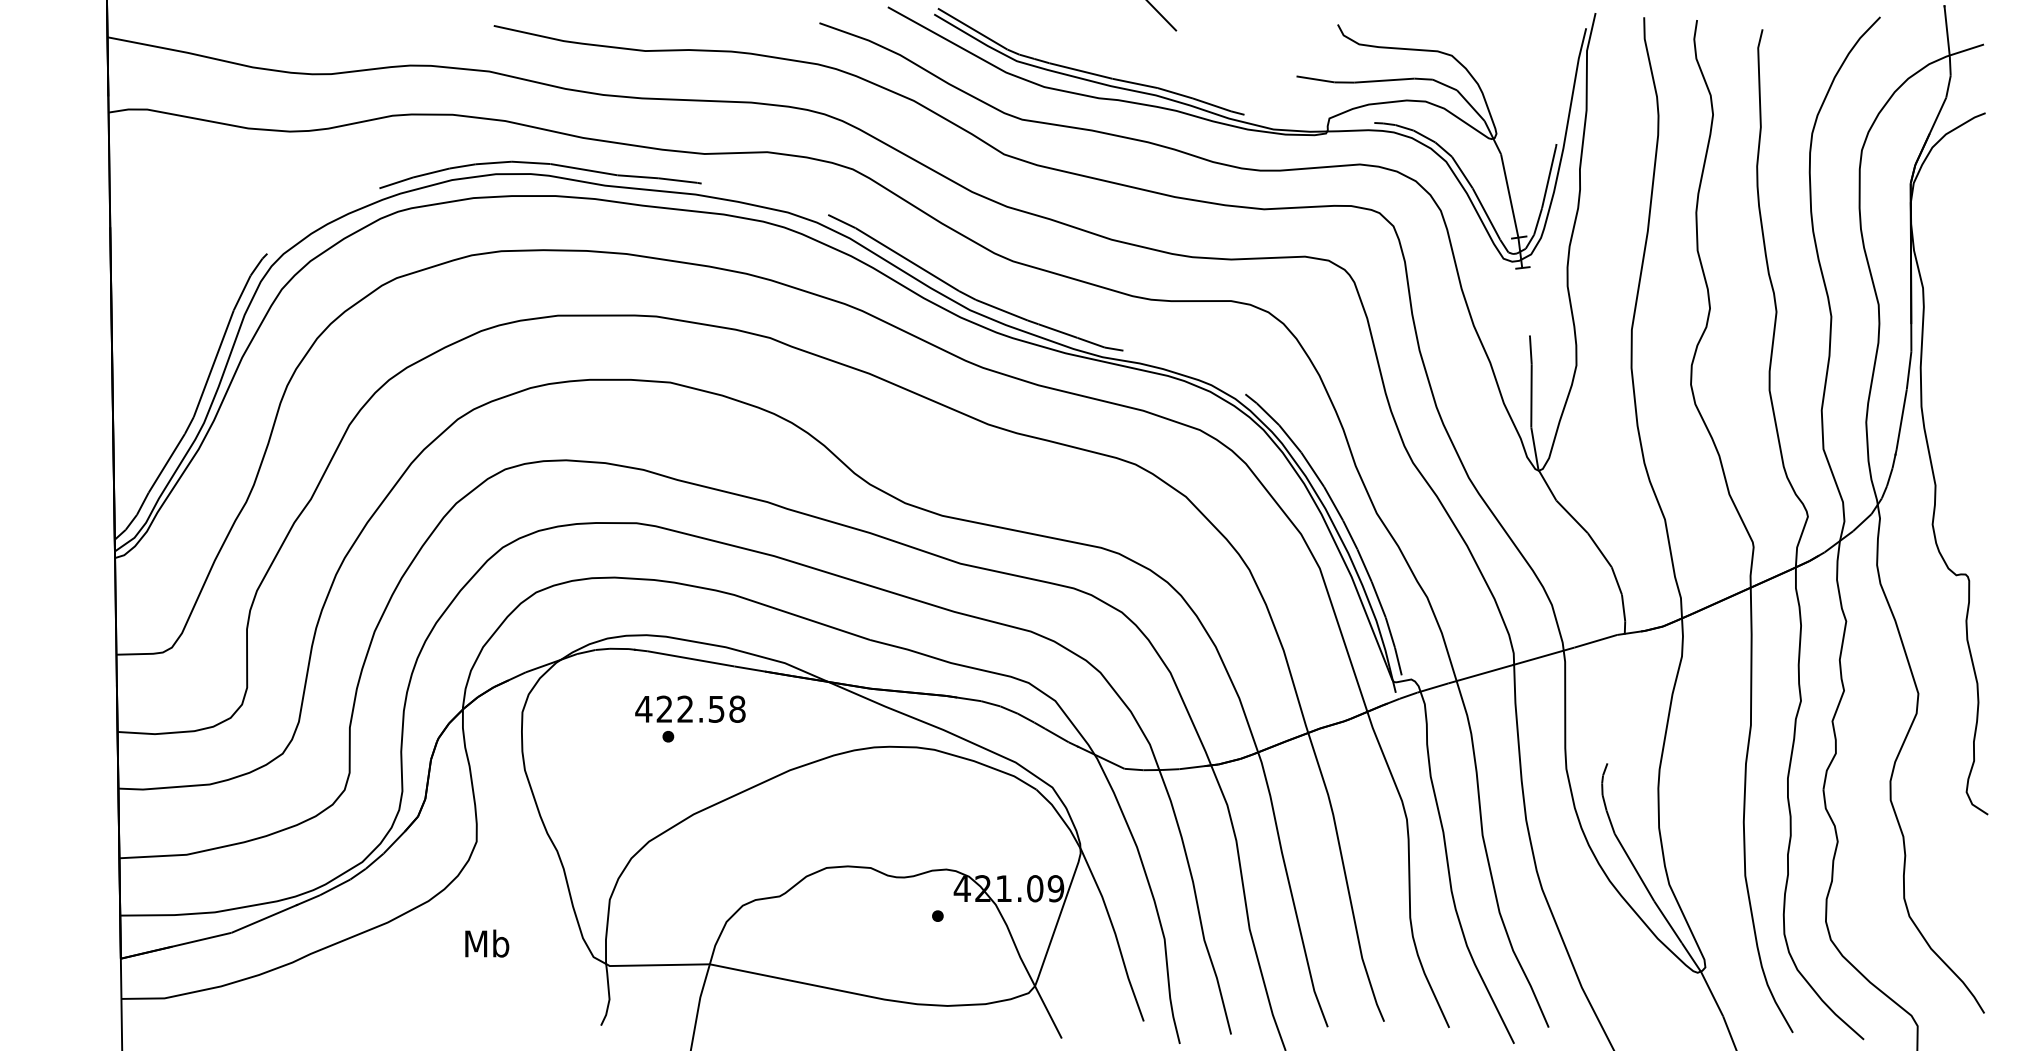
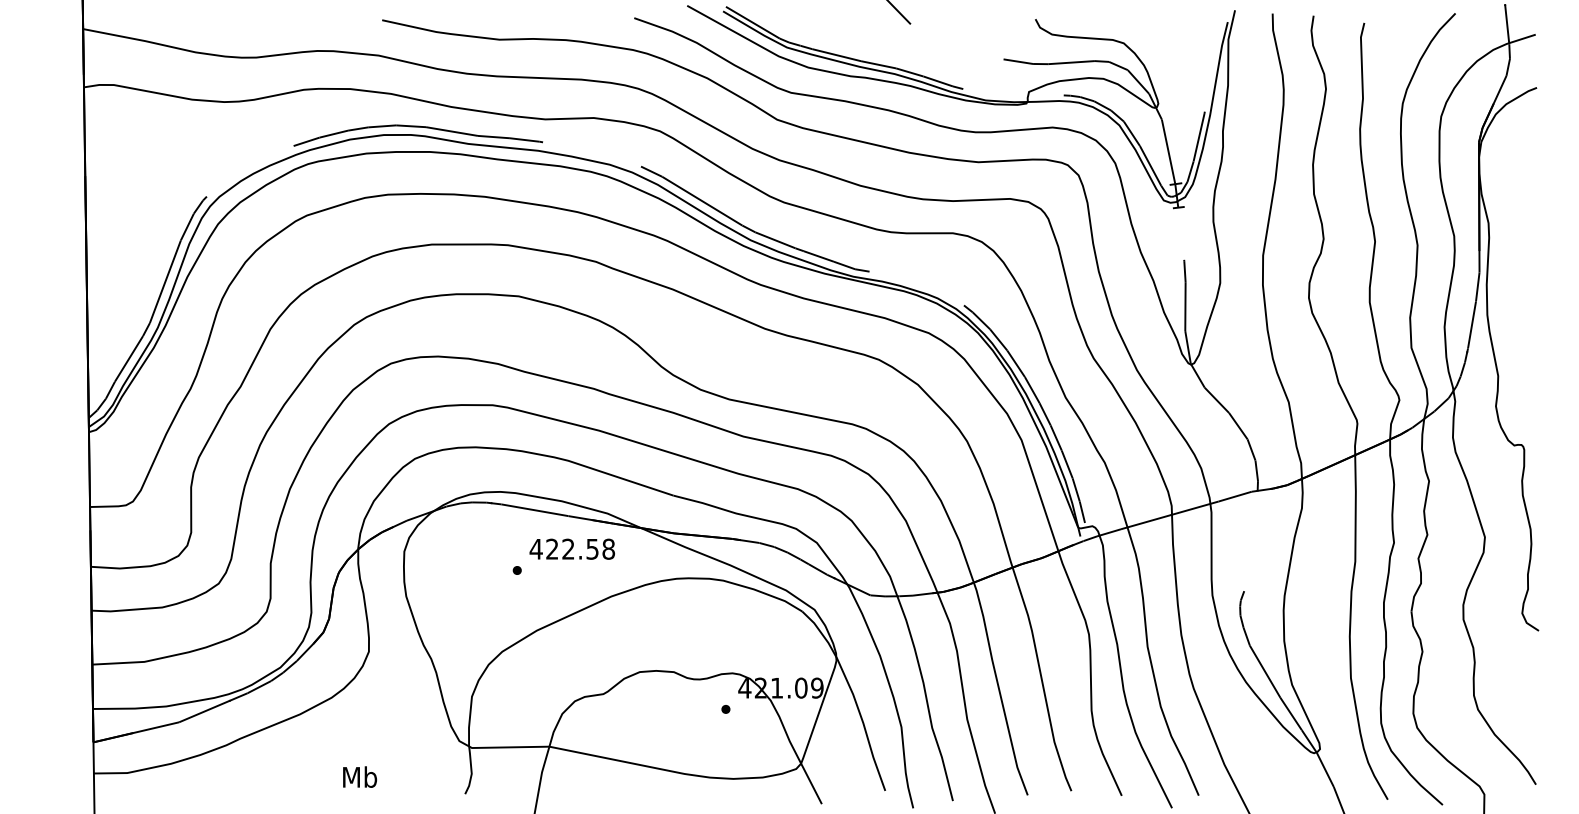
text: (690, 708) -> (572, 548), moved
text: (487, 943) -> (360, 777), moved

